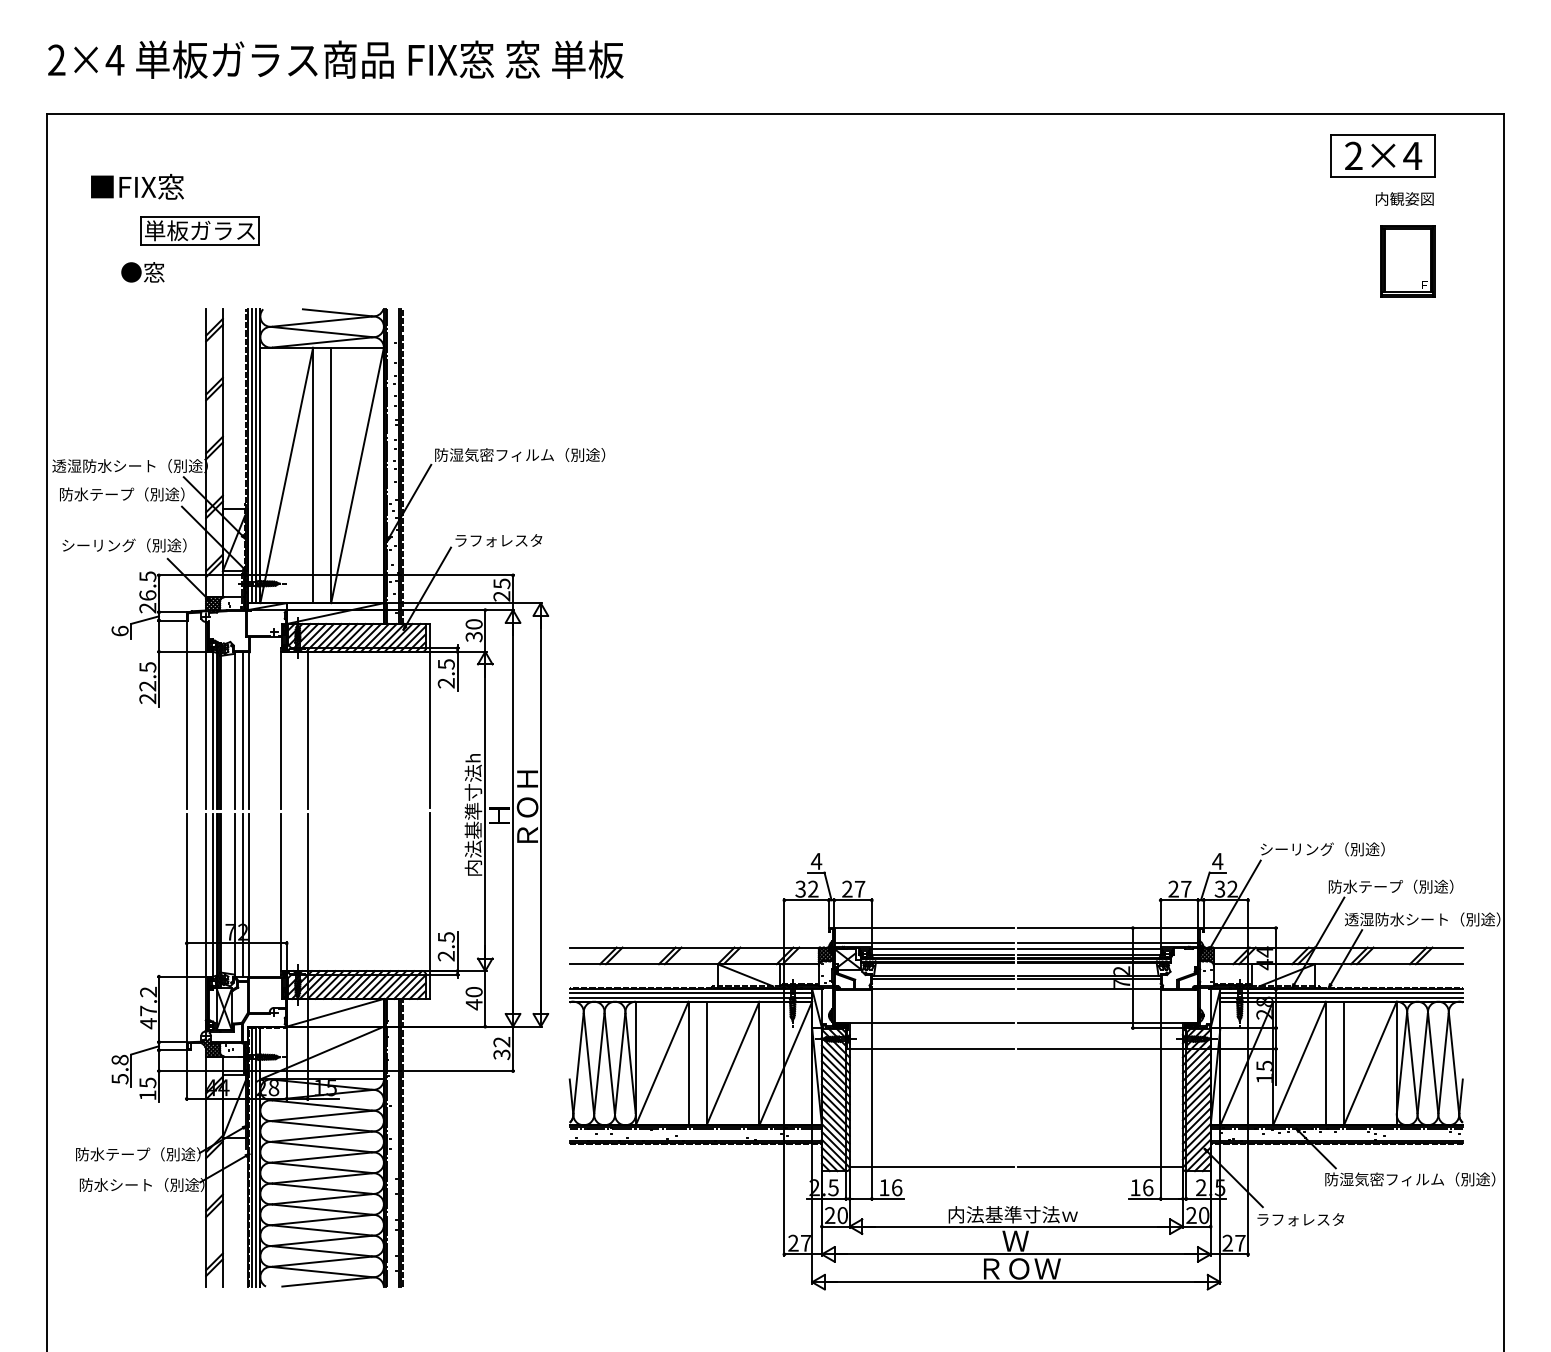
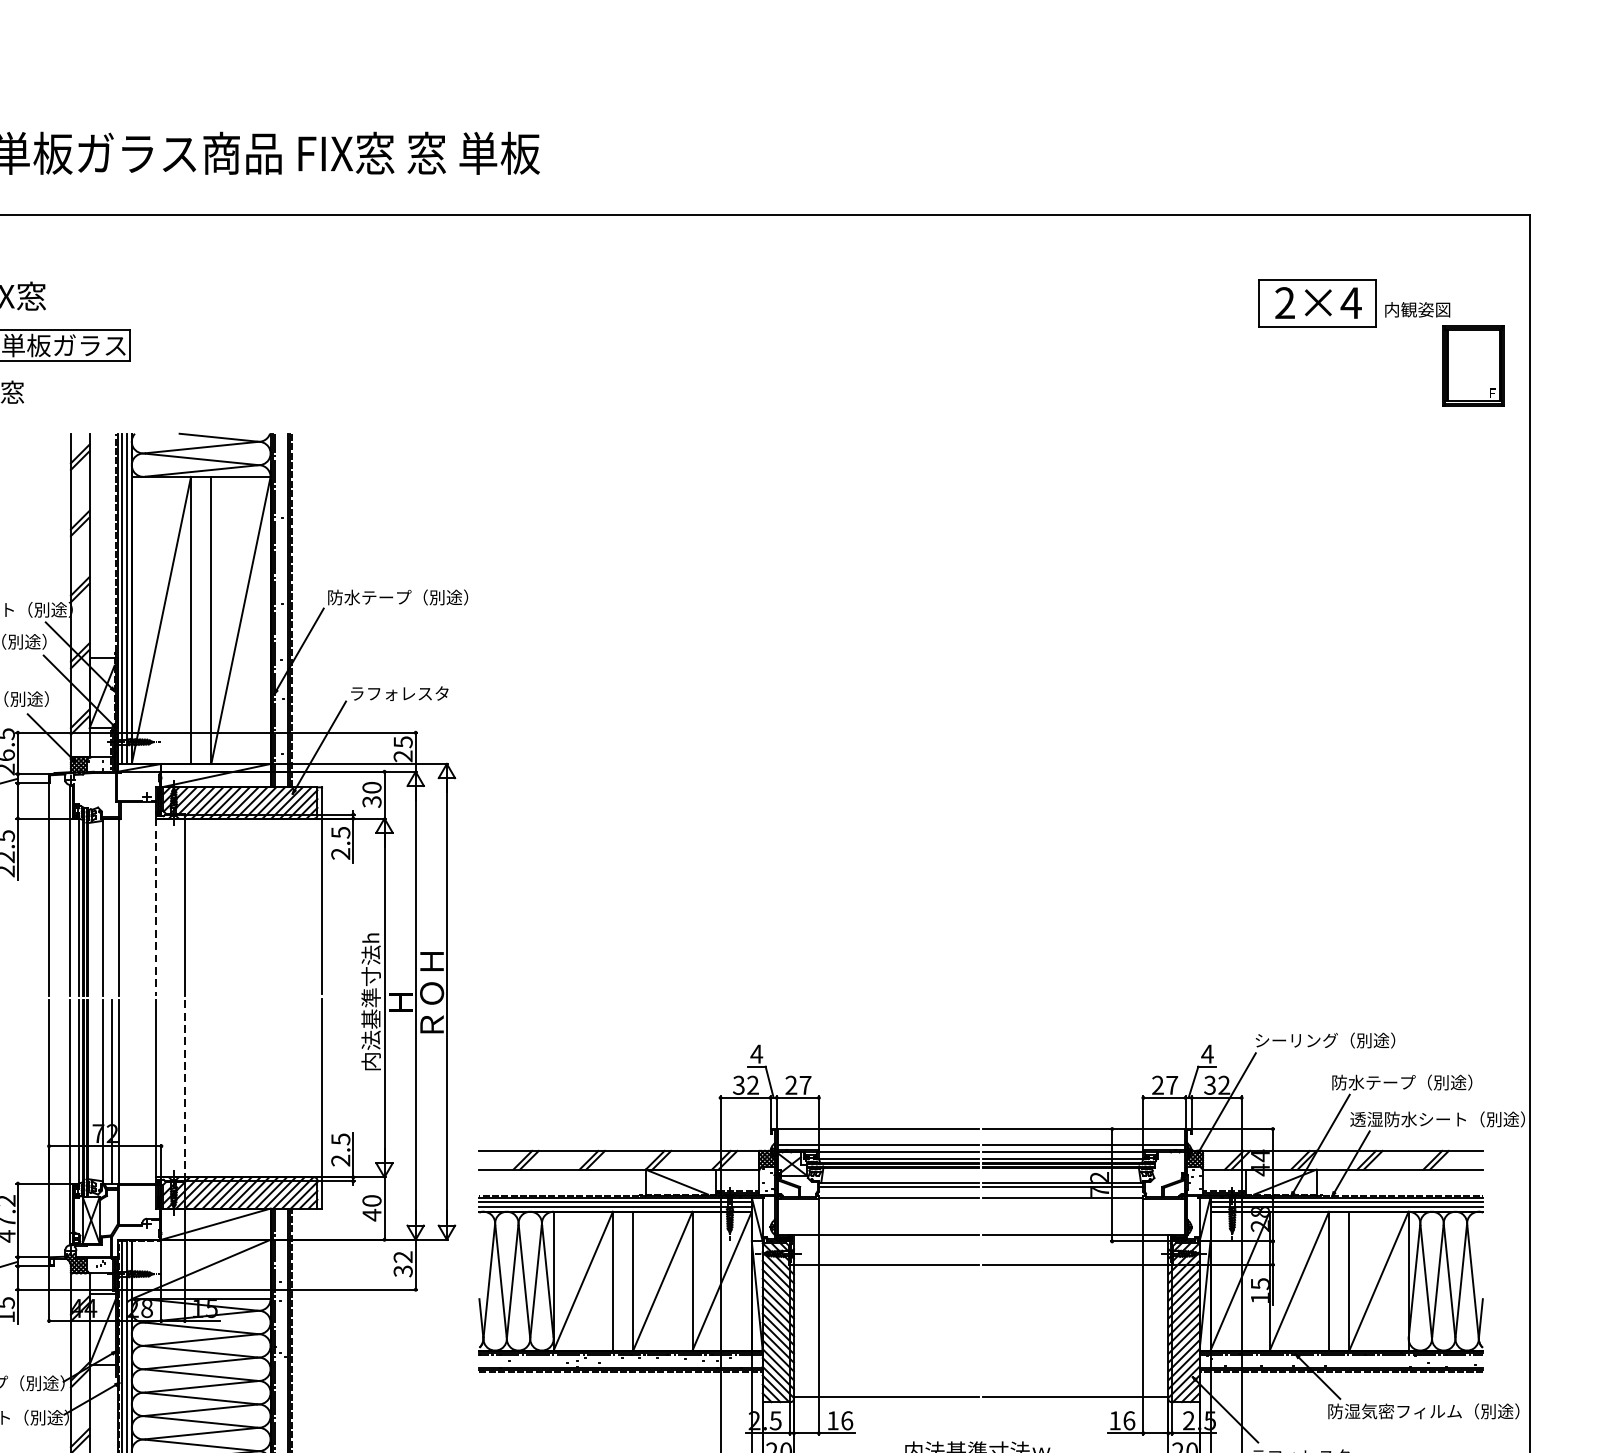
part: (1382, 155) -> (1317, 302), moved
part: (1407, 261) -> (1473, 366), moved
text: (527, 454) -> (431, 596), 防湿気密フィルム（別途） -> 防水テープ（別途）
line: (242, 730) -> (111, 907), removed
line: (281, 730) -> (155, 907), solid -> dashed
line: (307, 892) -> (184, 1089), solid -> dashed

